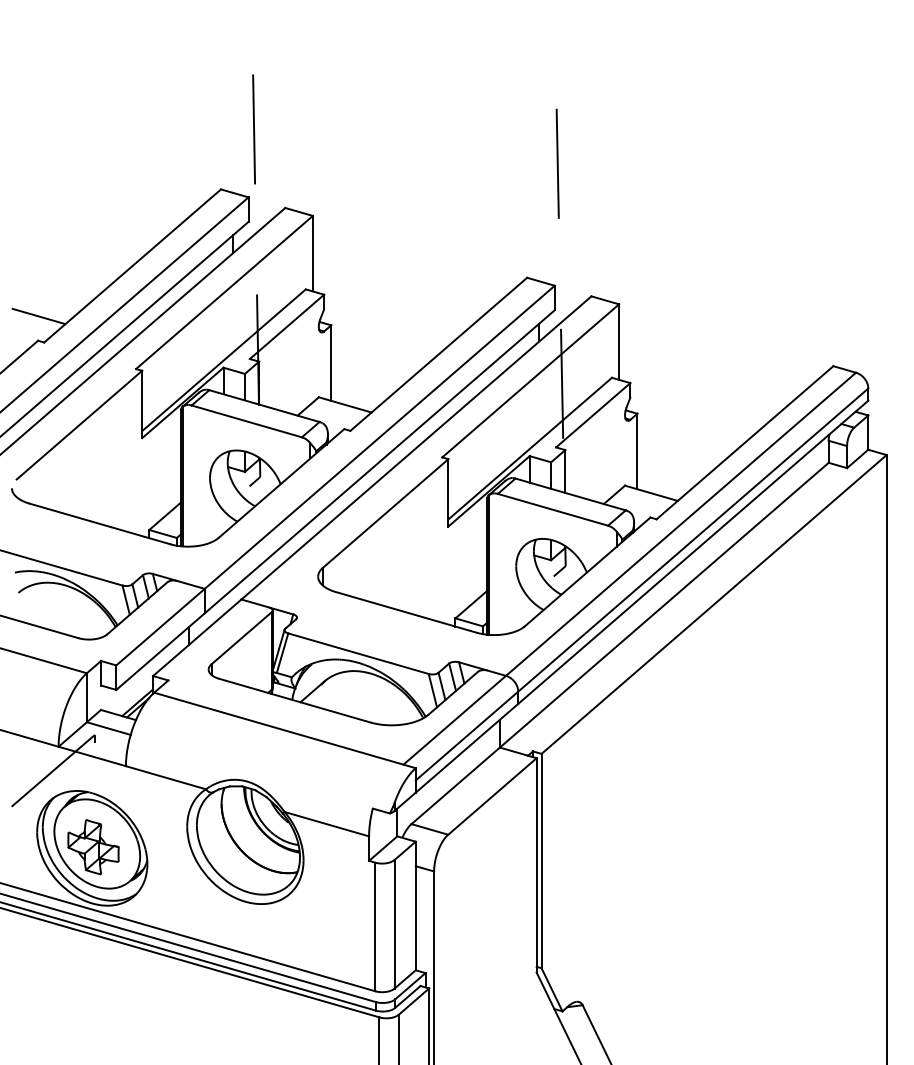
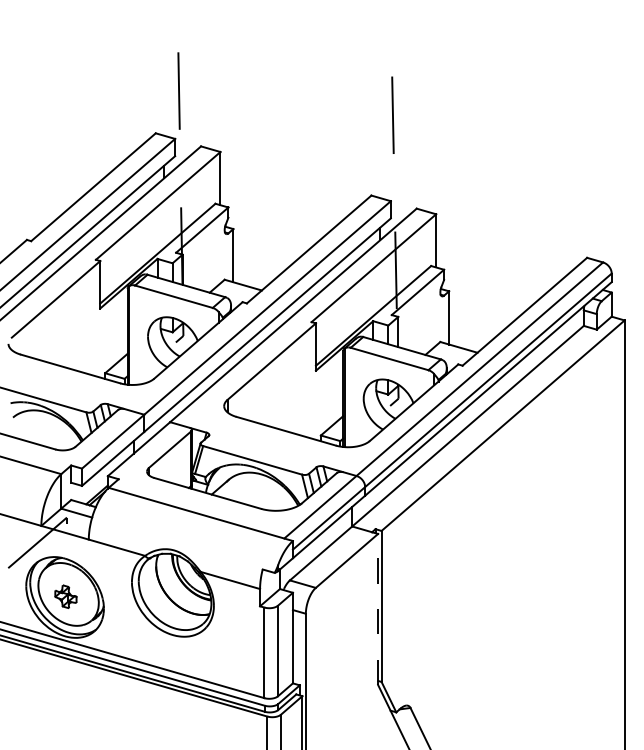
line: (38, 316) -> (27, 222), removed
part: (93, 847) -> (65, 596), size x0.6
line: (536, 864) -> (377, 608), solid -> dashed

